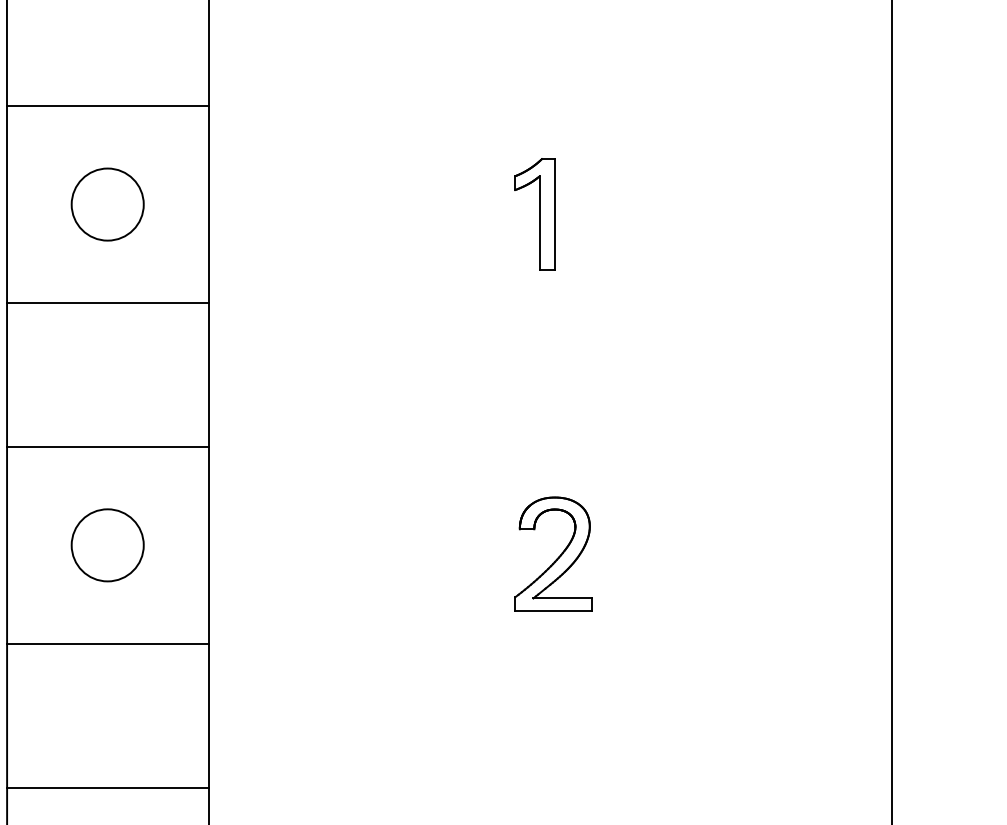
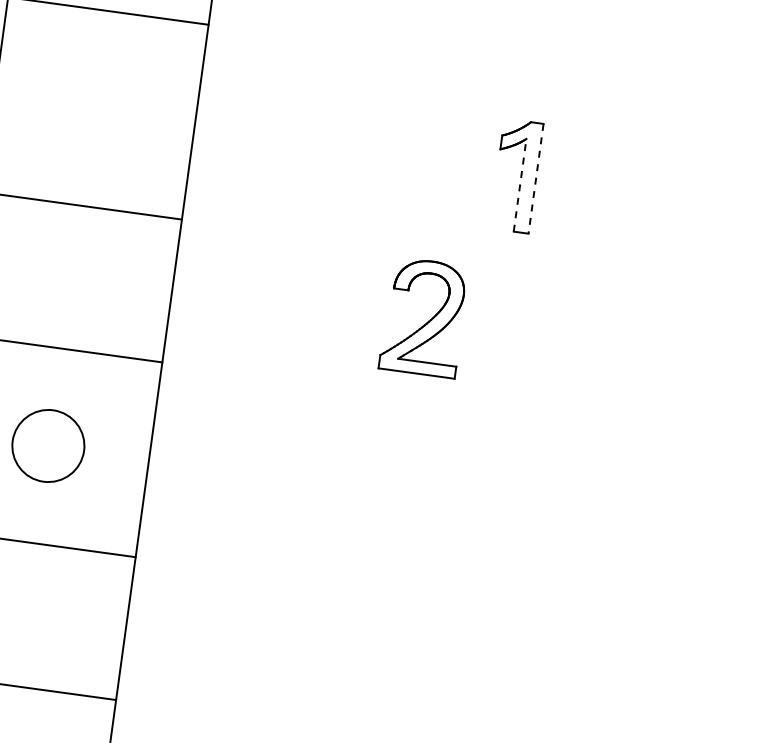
circle: (107, 204) -> (94, 108), removed
line: (554, 214) -> (535, 178), solid -> dashed
line: (539, 223) -> (519, 185), solid -> dashed
part: (553, 553) -> (424, 316), moved

